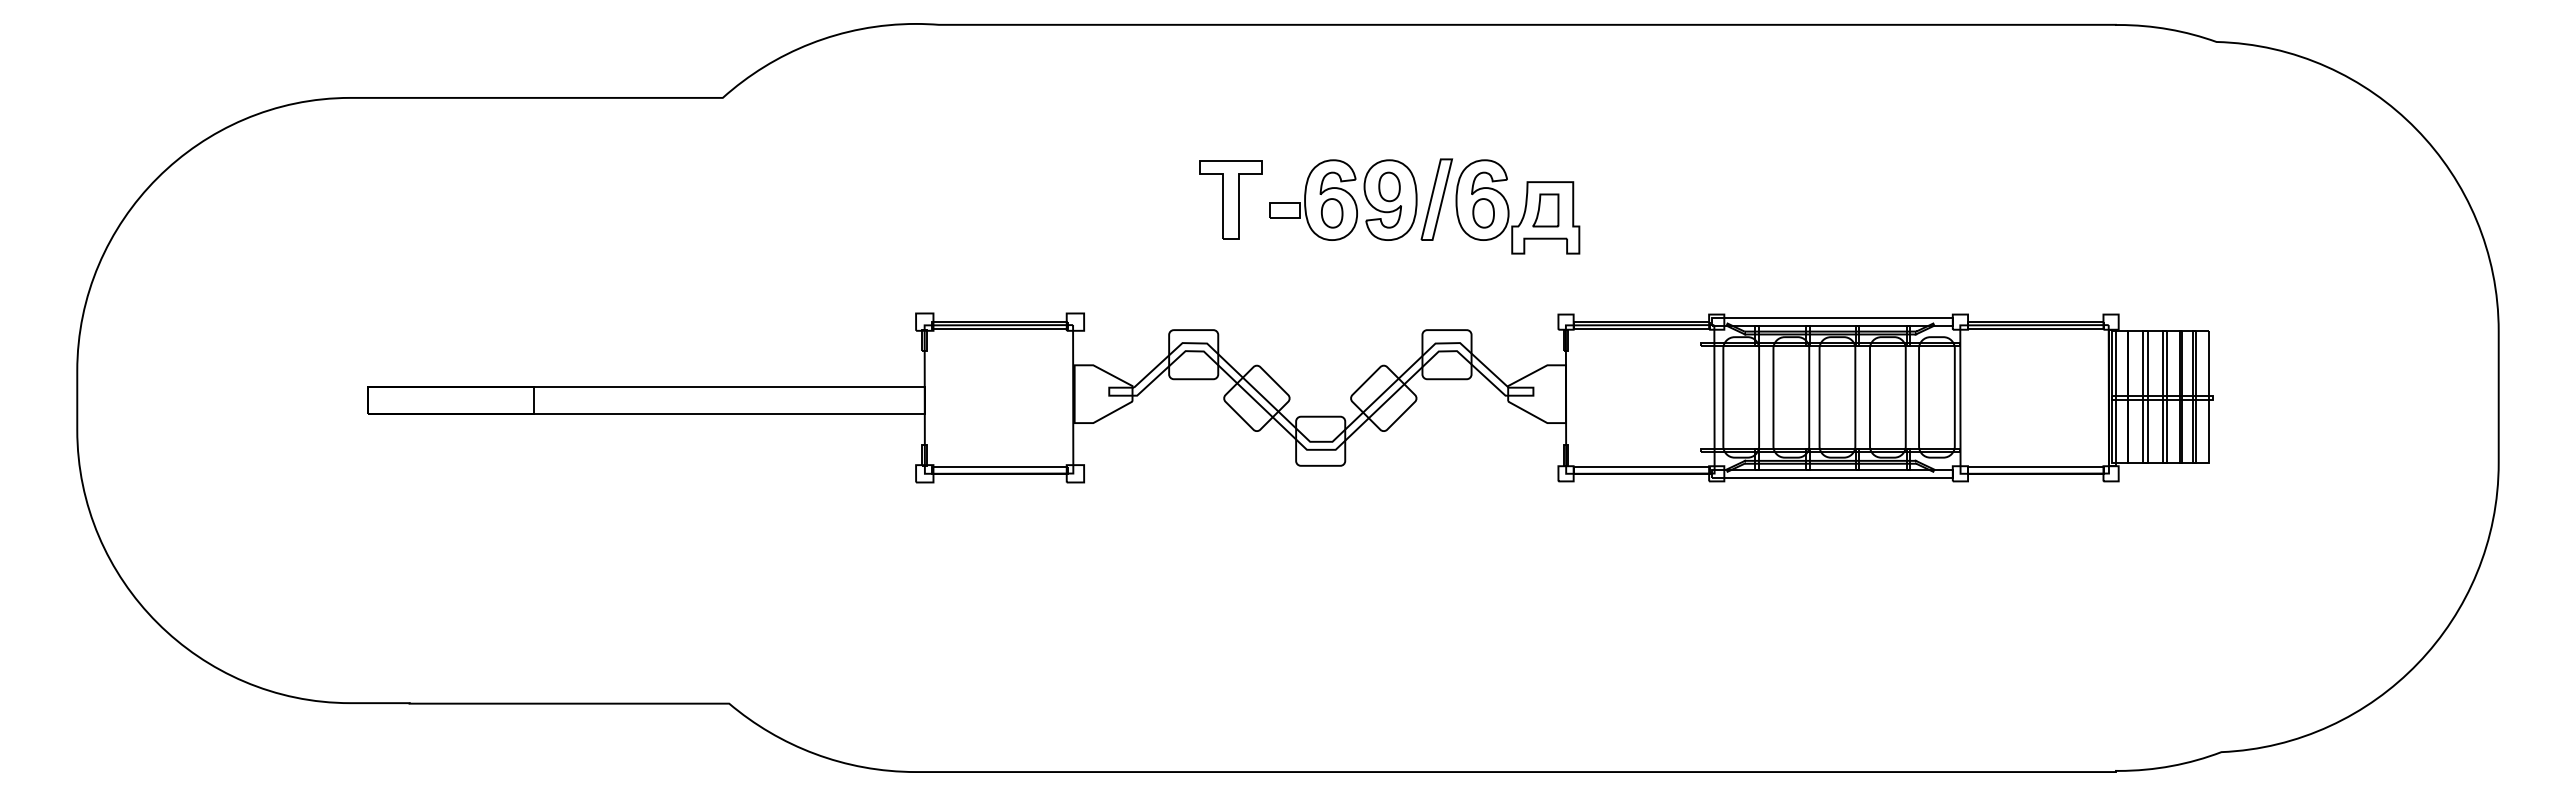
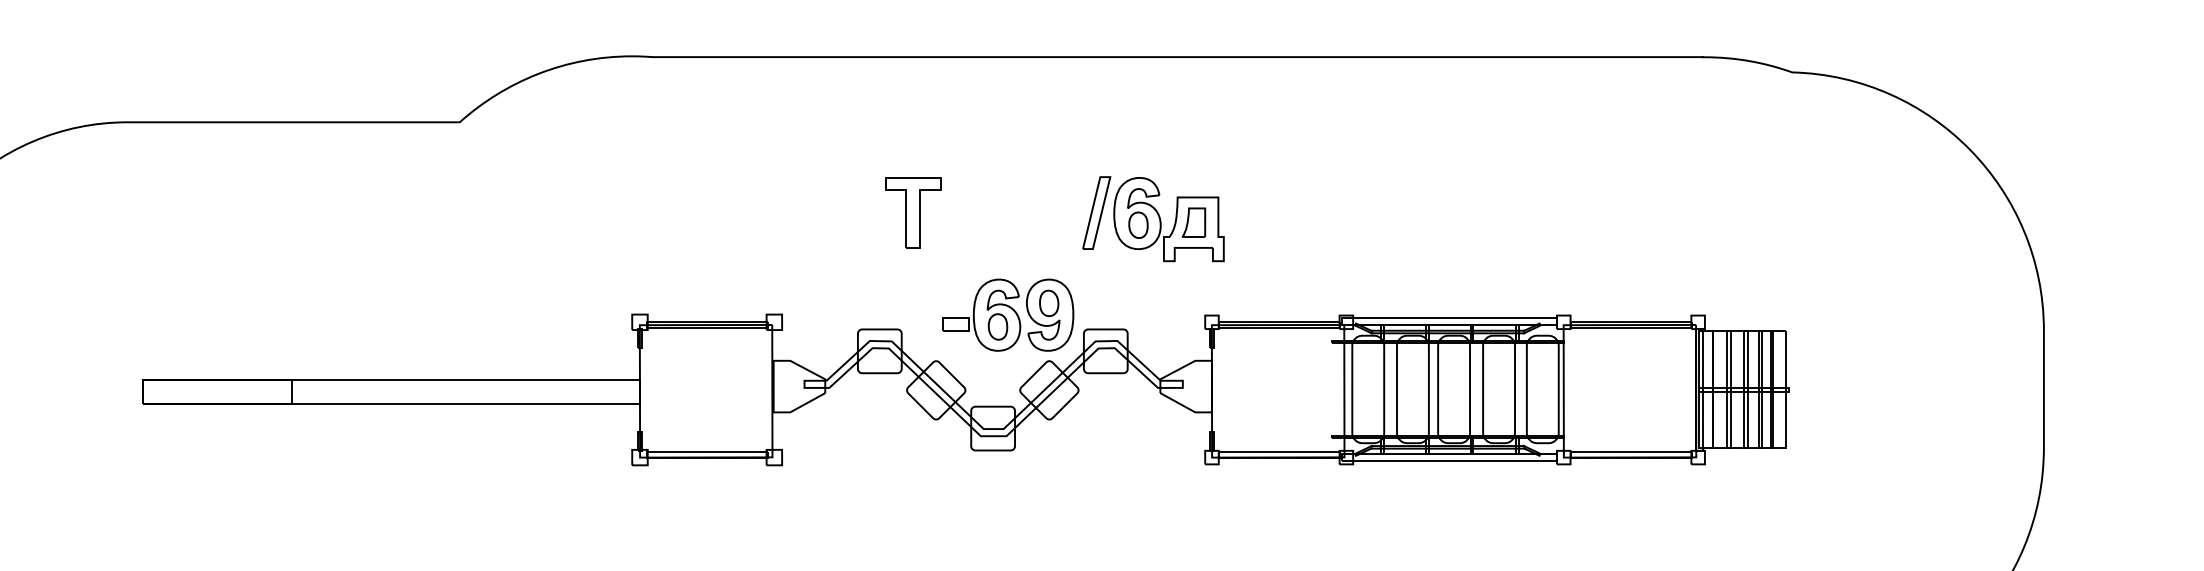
part: (1343, 199) -> (1008, 314), moved

